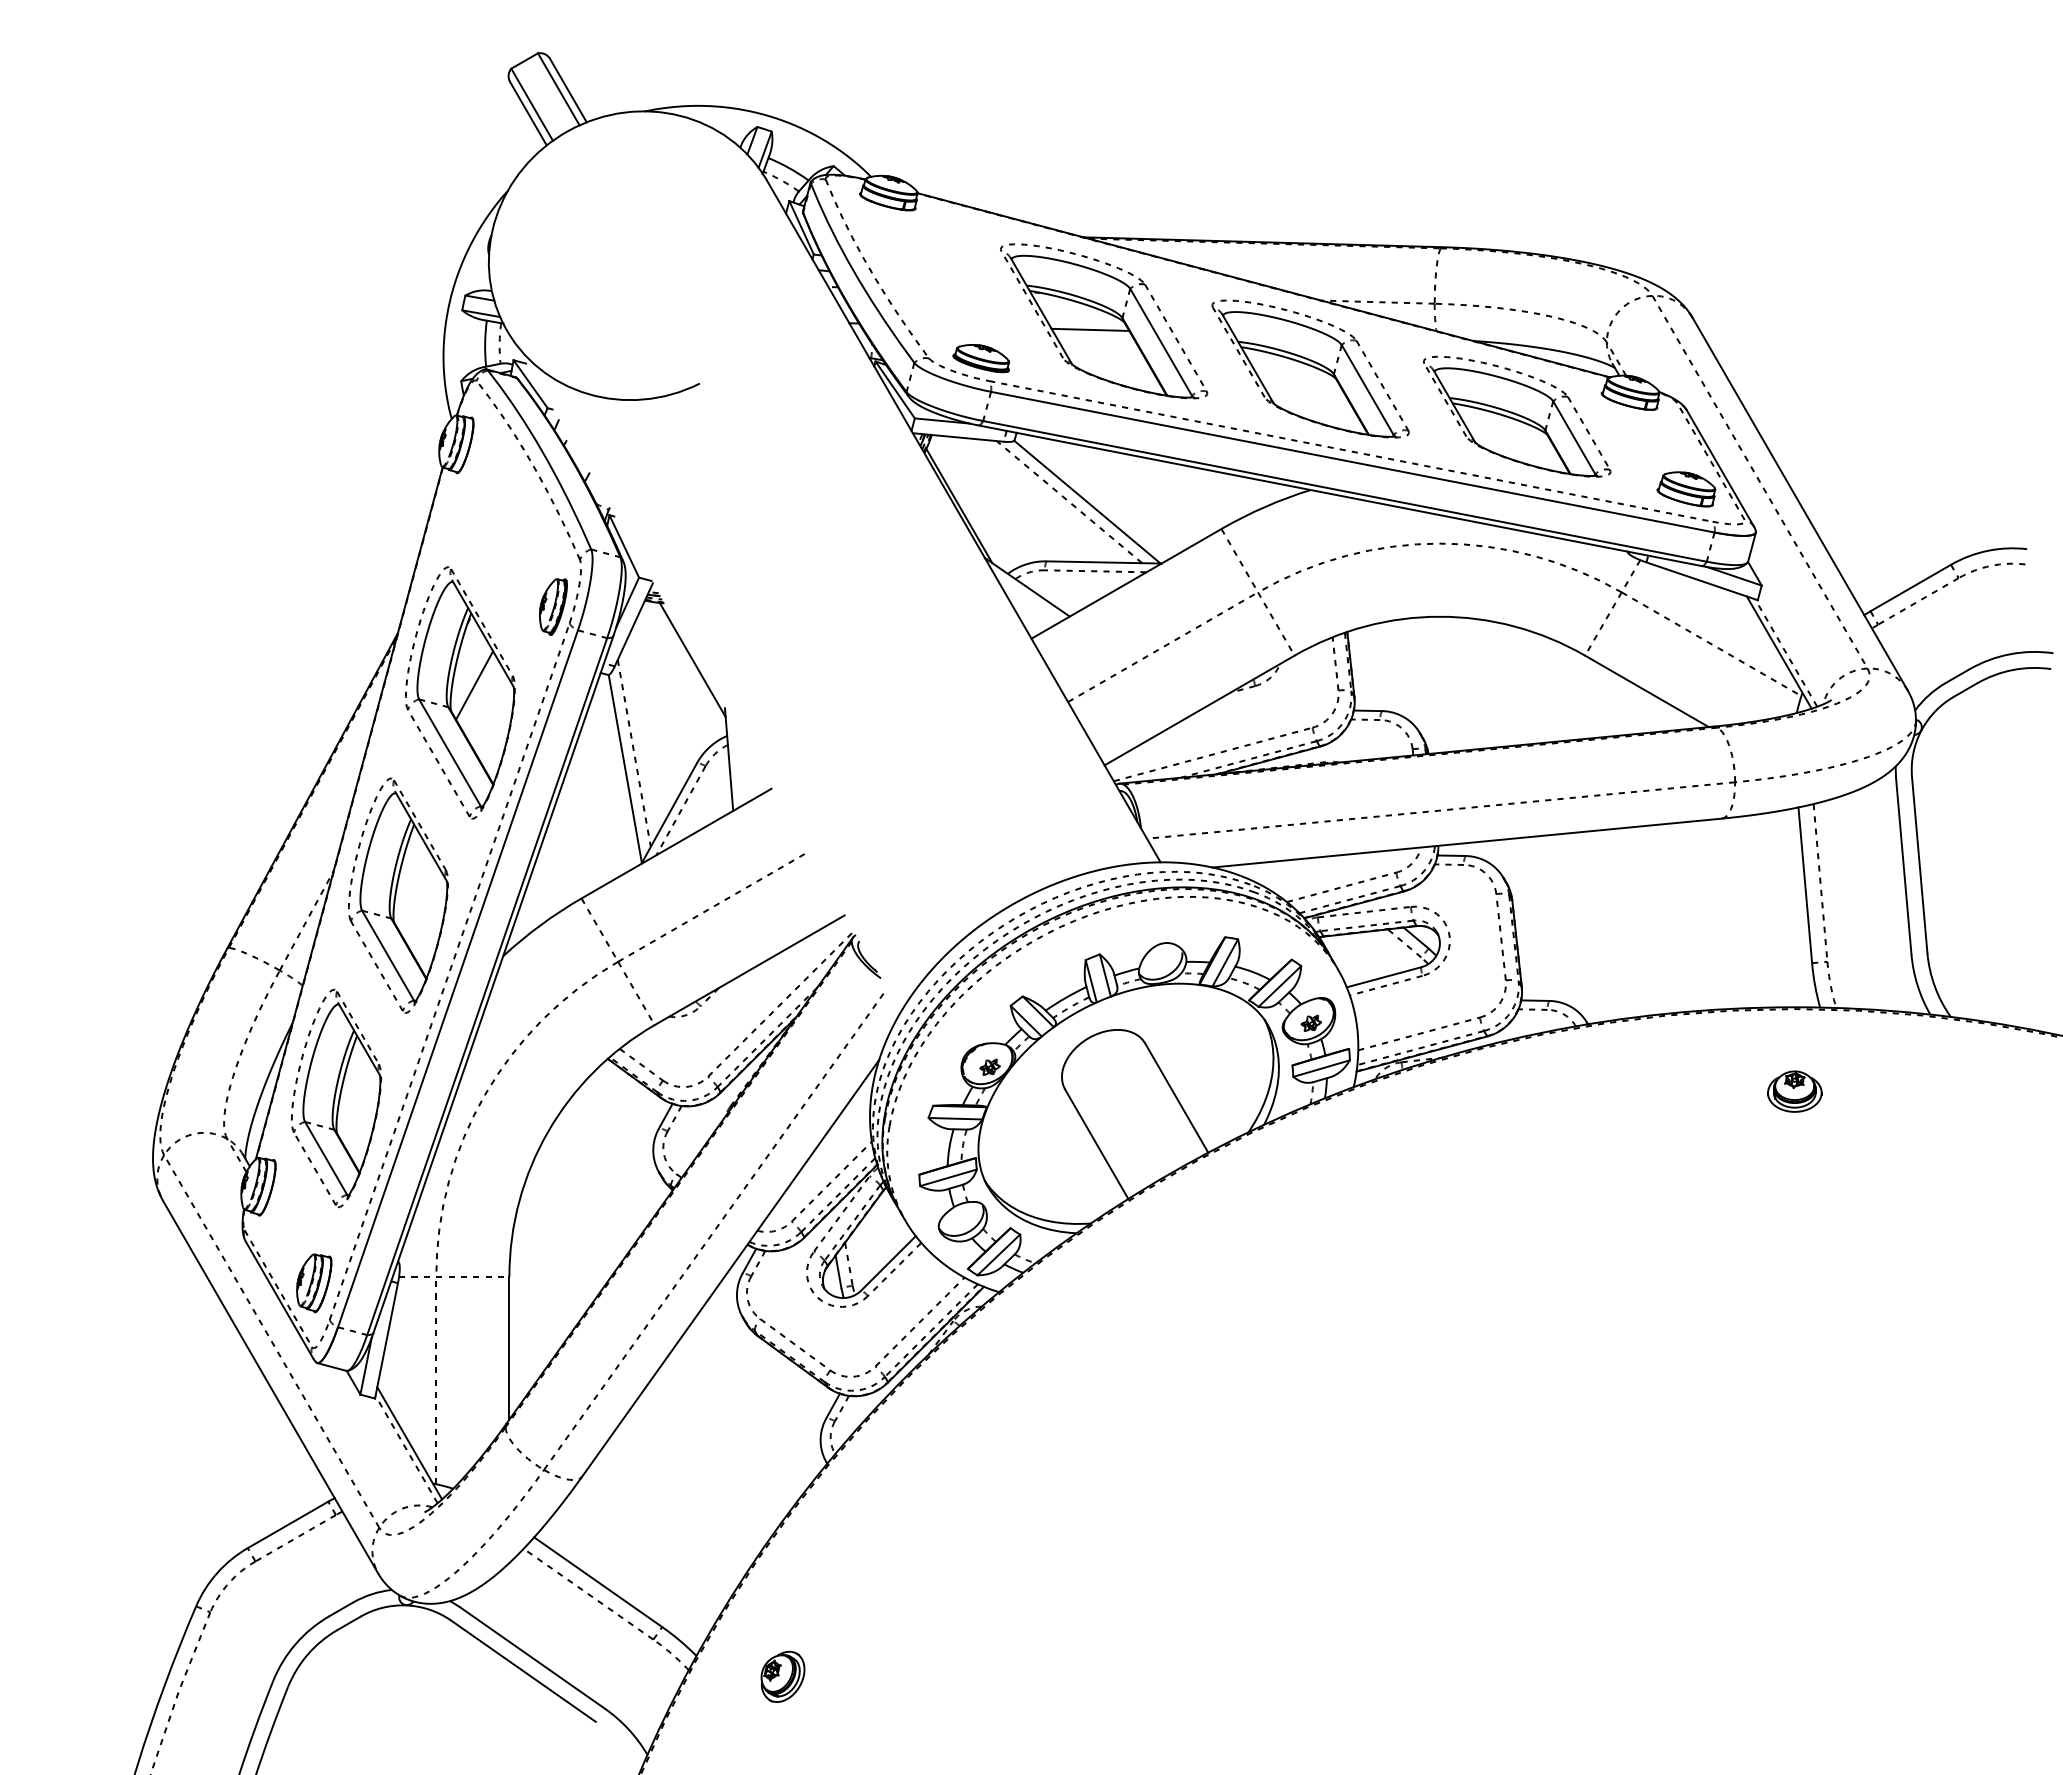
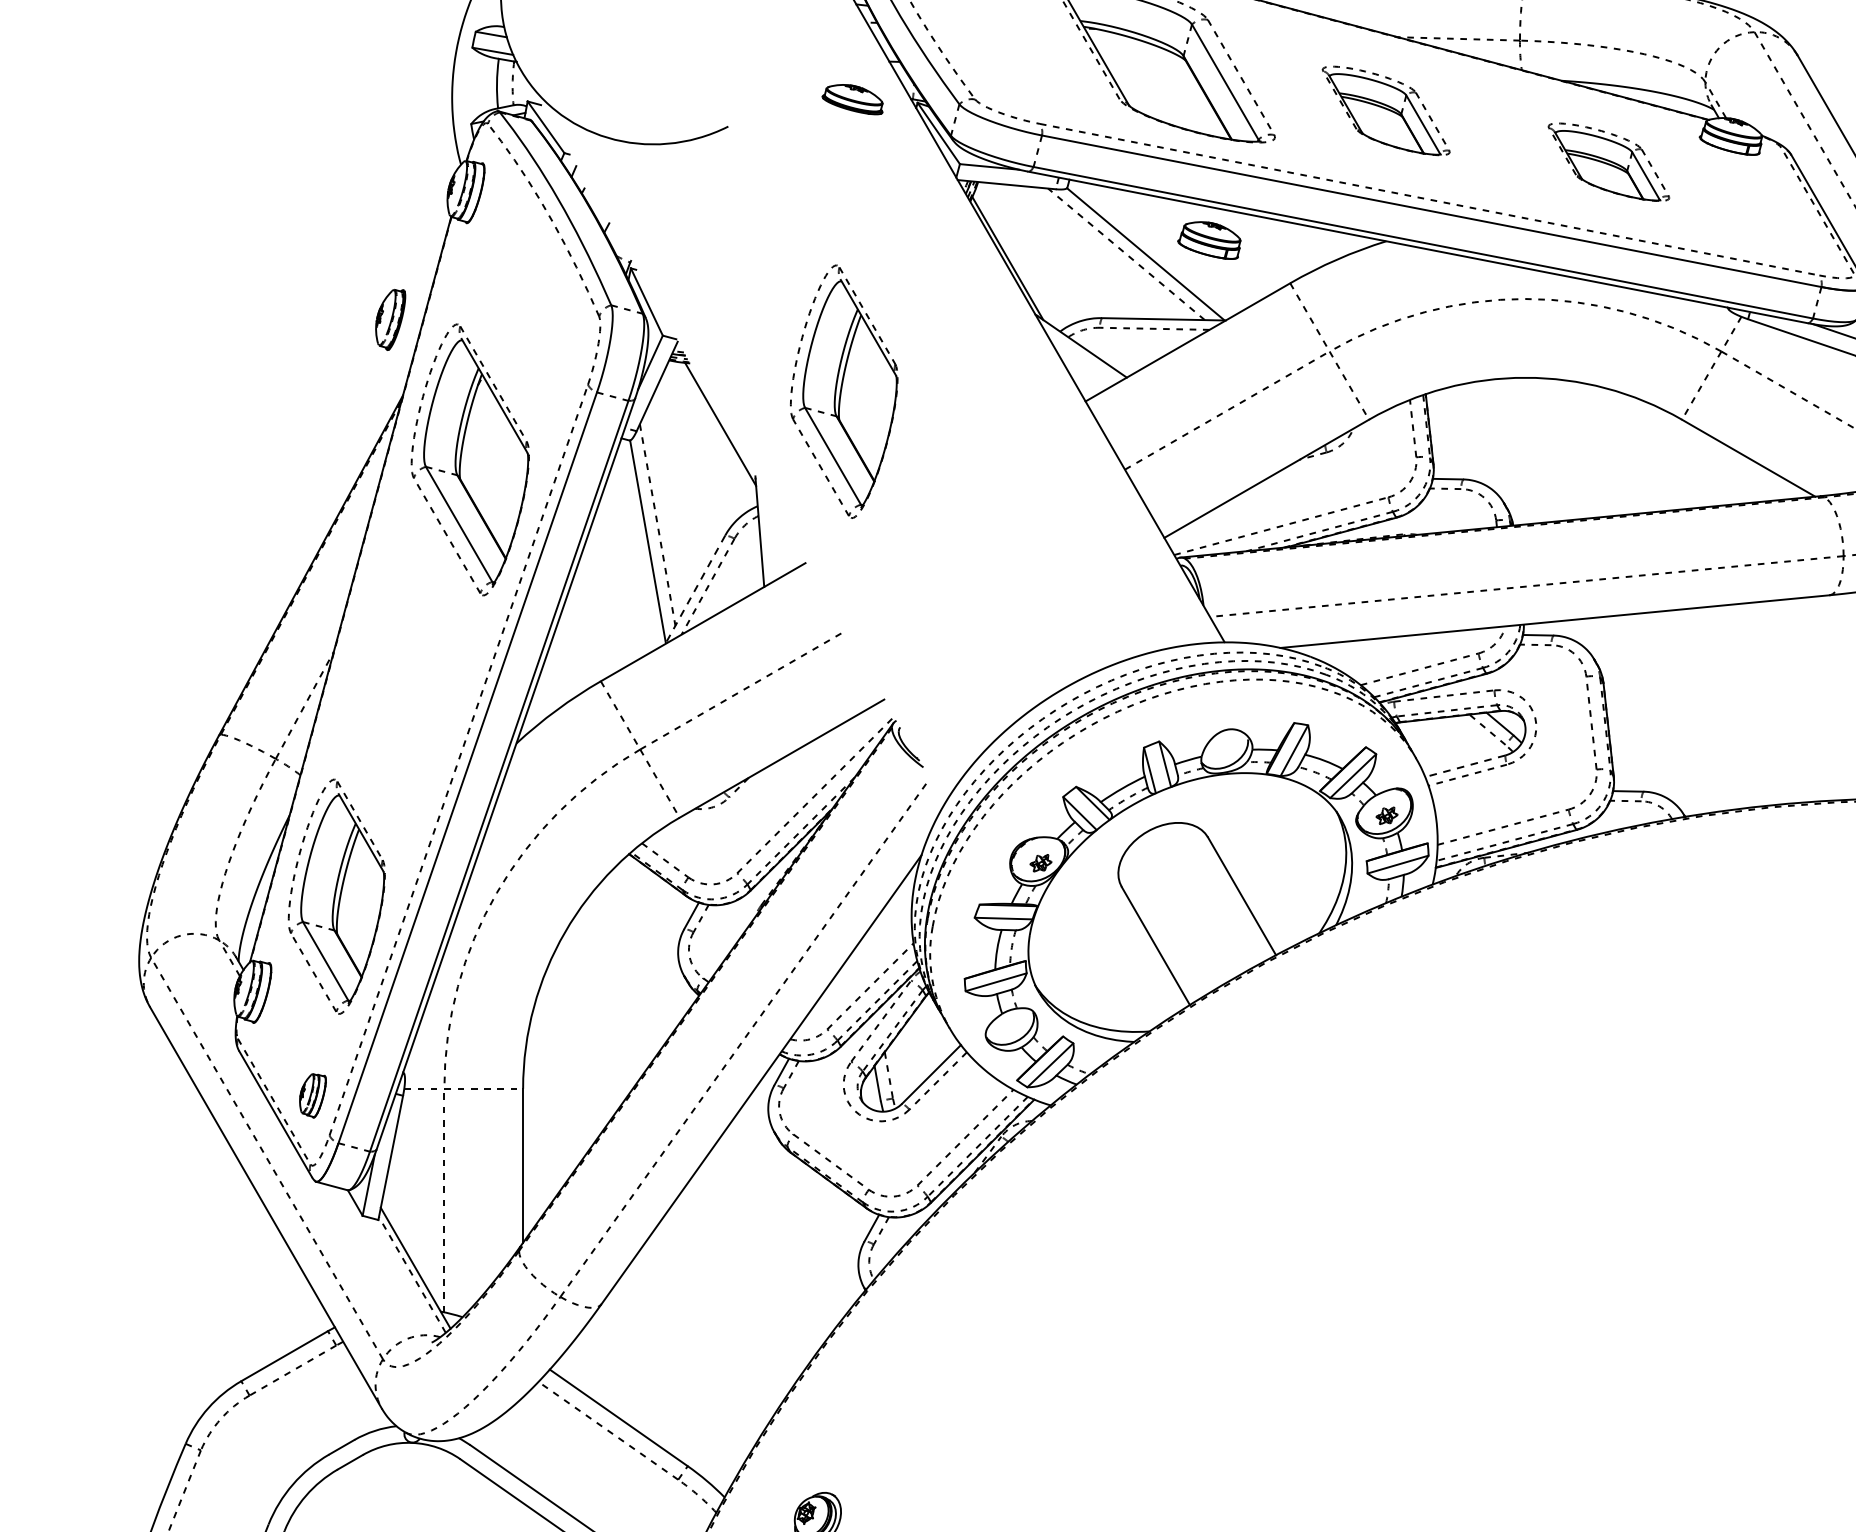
line: (1090, 329) -> (1149, 68), removed
part: (980, 358) -> (851, 99), moved
part: (1310, 368) -> (1386, 110), size x0.6
part: (1517, 416) -> (1609, 162), size x0.6
part: (1686, 489) -> (1209, 240), moved
part: (553, 606) -> (390, 319), moved
line: (474, 685) -> (485, 451), removed
line: (669, 813) -> (695, 589), solid -> dashed
part: (398, 895) -> (844, 391), moved
line: (1383, 977) -> (1464, 766), solid -> dashed
part: (314, 1283) -> (313, 1096), size x0.7

